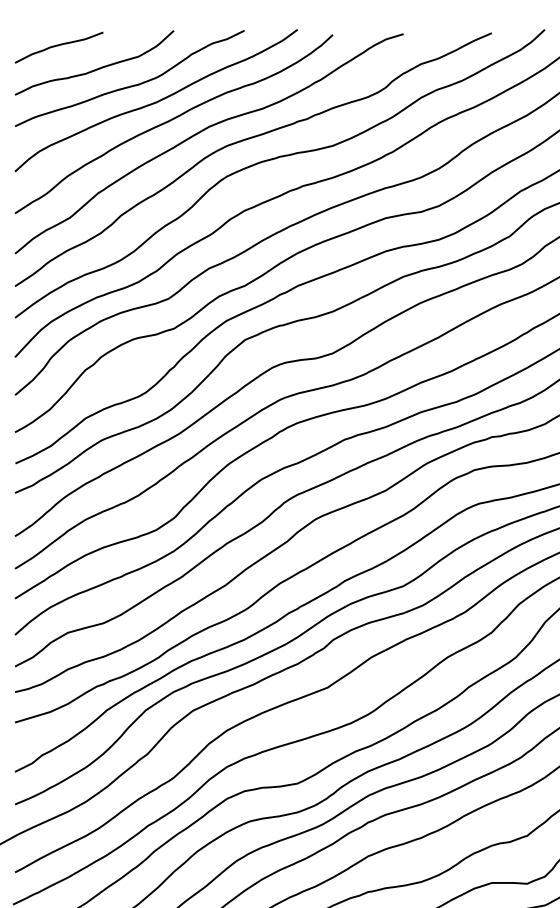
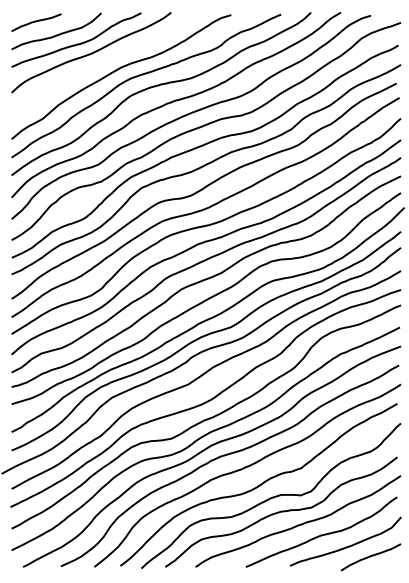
curve: (172, 121) -> (100, 64), removed

